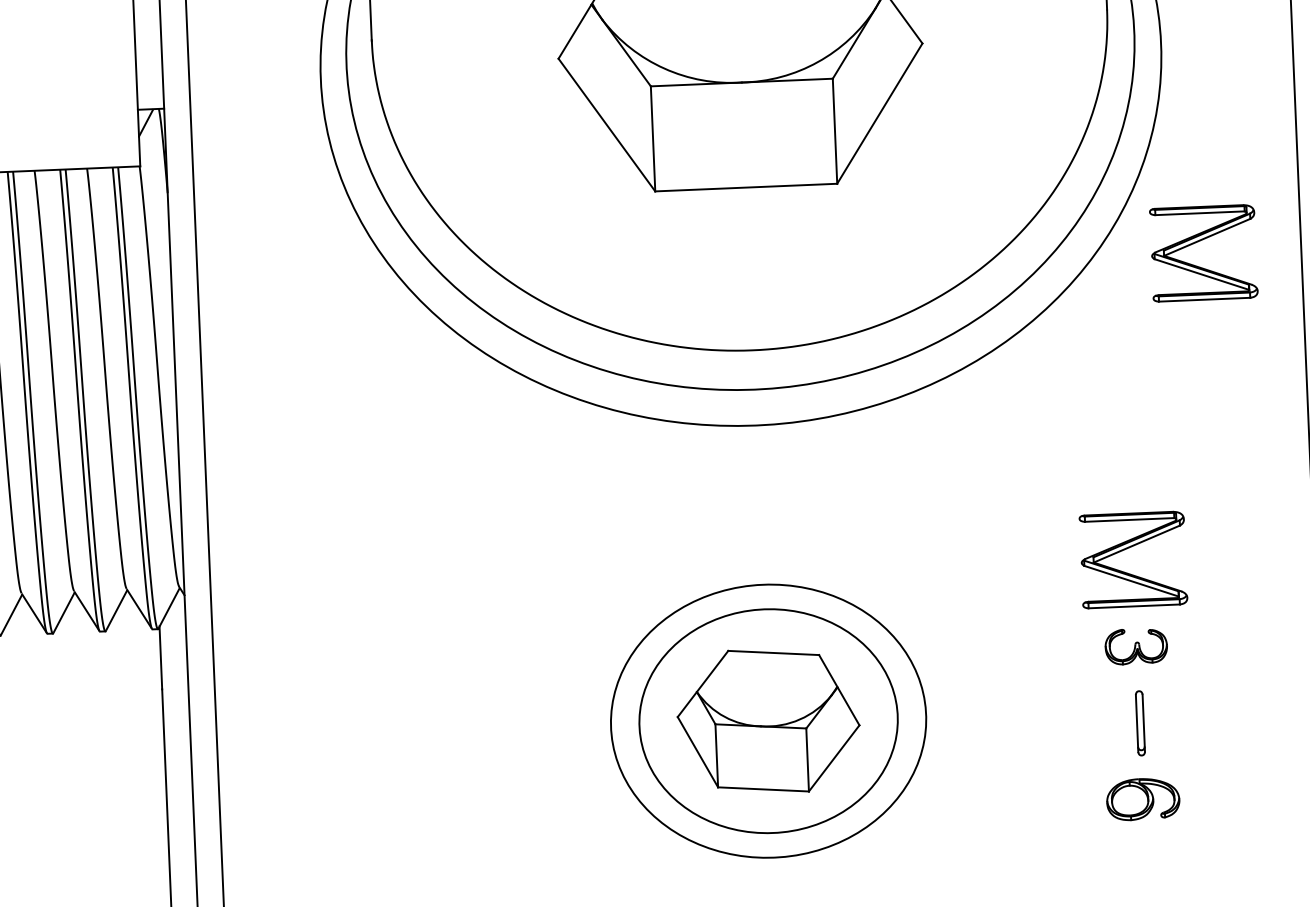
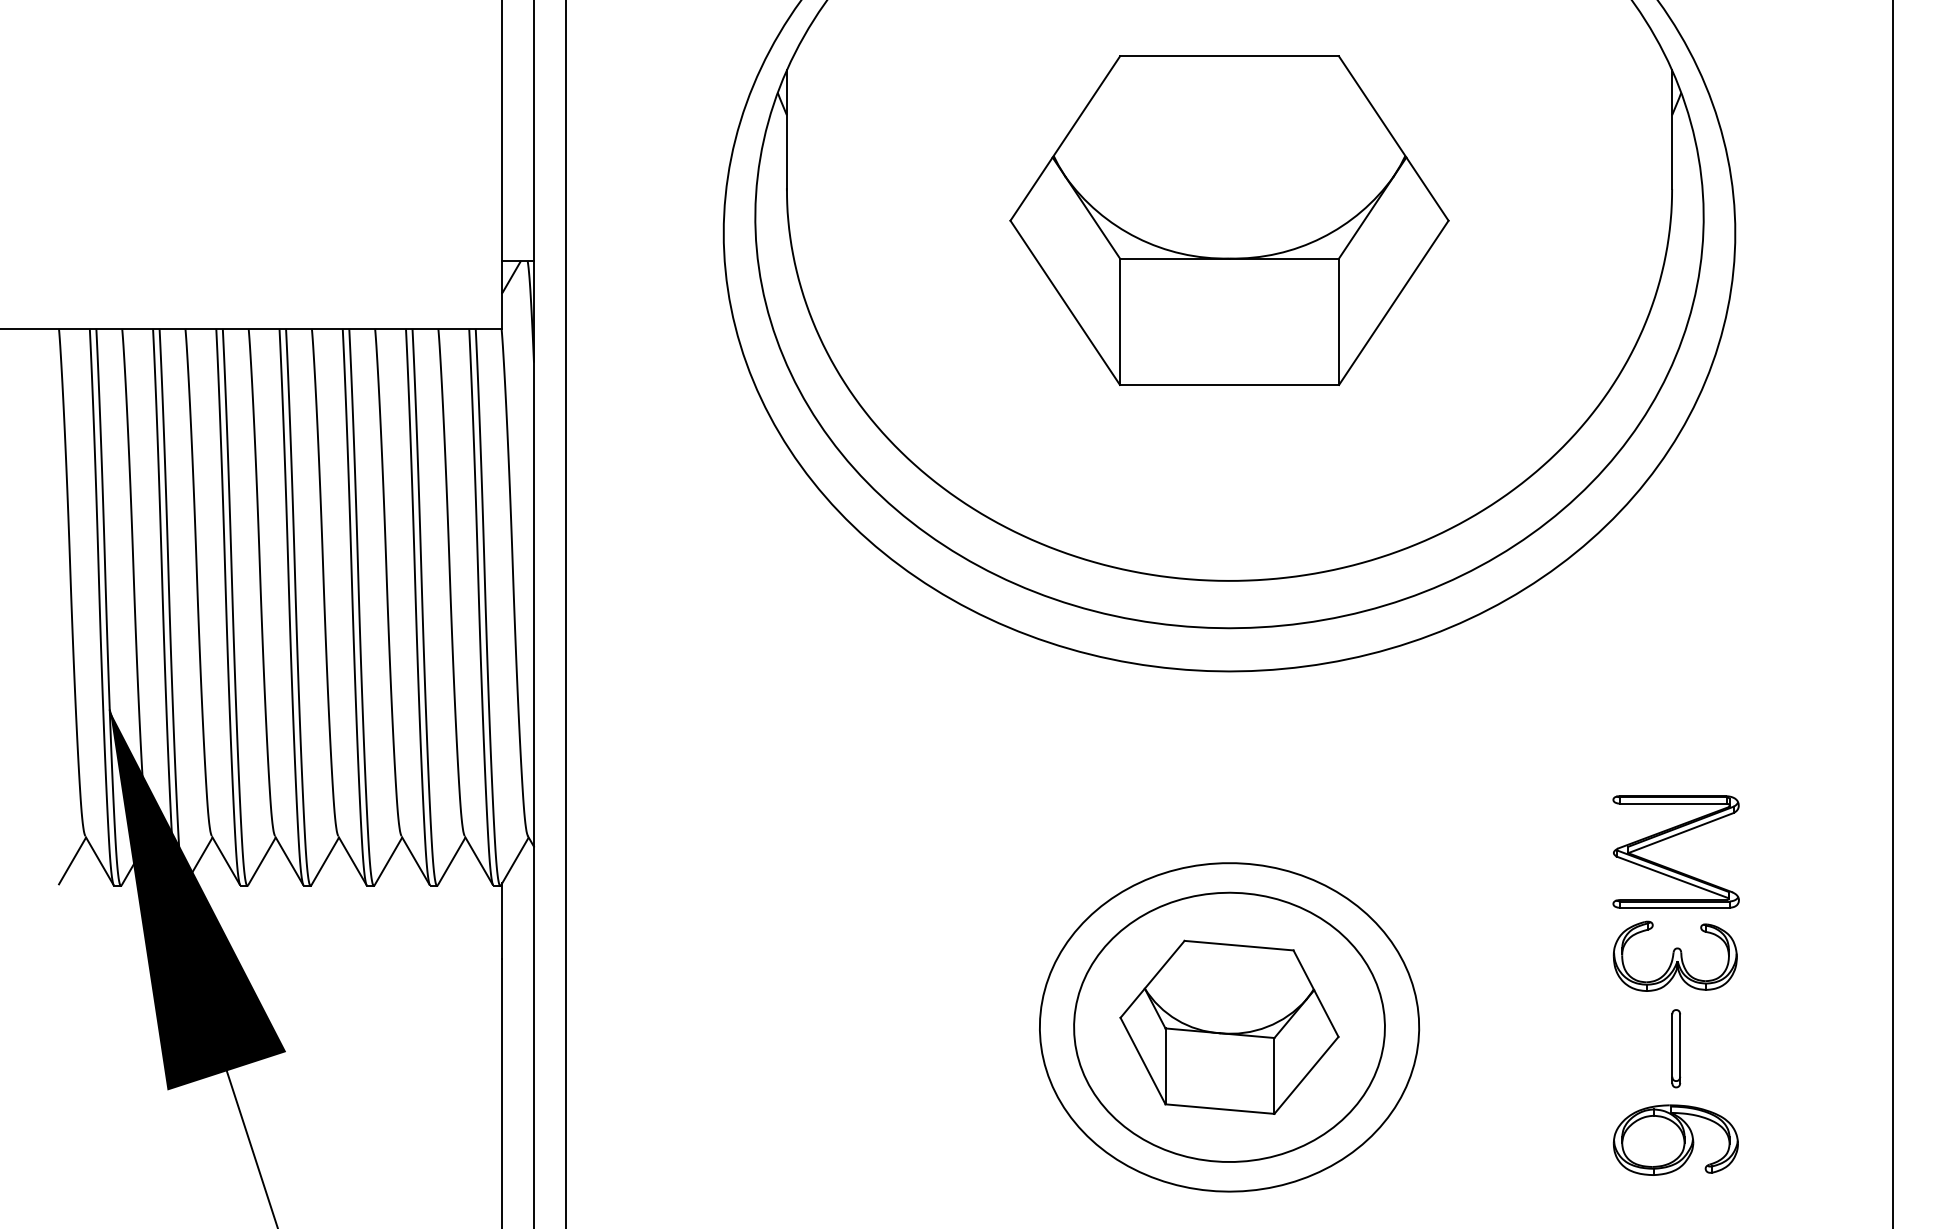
part: (1200, 241) -> (1772, 472), removed
part: (1135, 645) -> (1674, 955), size x1.67
part: (1142, 798) -> (1675, 1139), size x1.43

